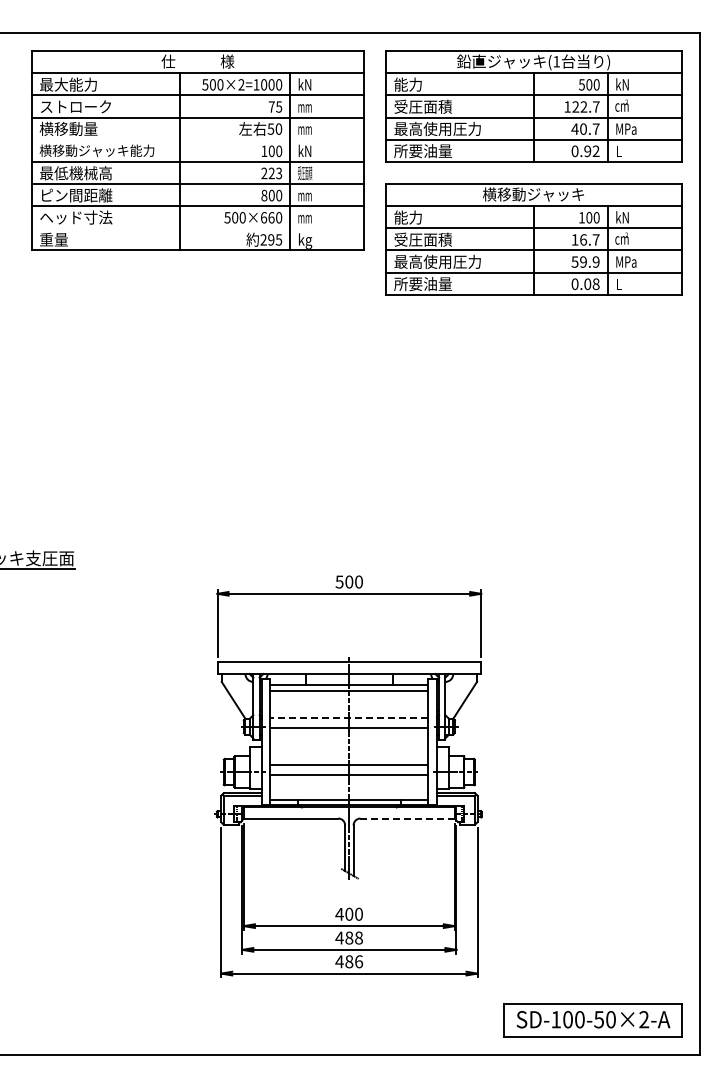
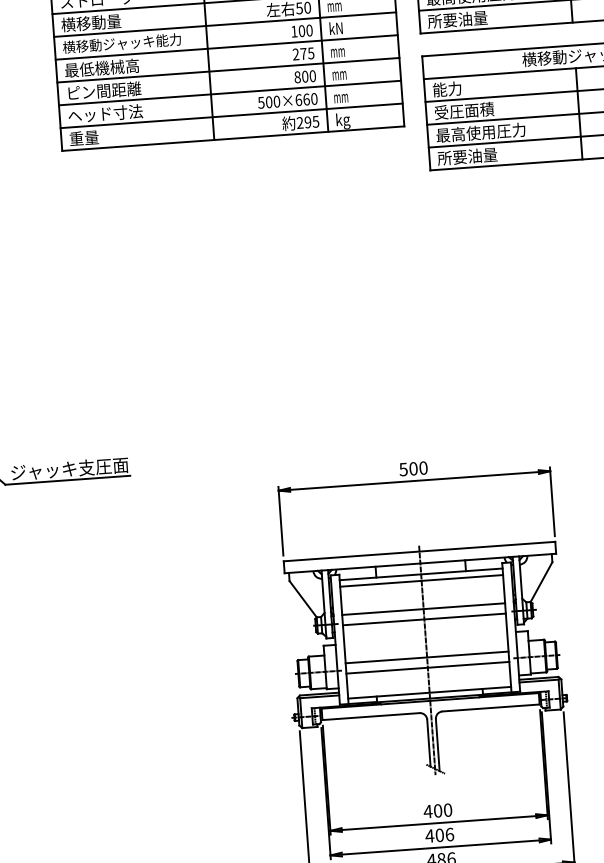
line: (197, 139) -> (224, 24), added
text: (275, 173) -> (307, 53), 223 -> 275
text: (305, 173) -> (338, 51), 受圧面積 -> mm
line: (197, 228) -> (231, 116), added
line: (348, 718) -> (422, 609), dashed -> solid
line: (407, 818) -> (490, 707), dashed -> solid
text: (354, 937) -> (445, 834), 488 -> 406

